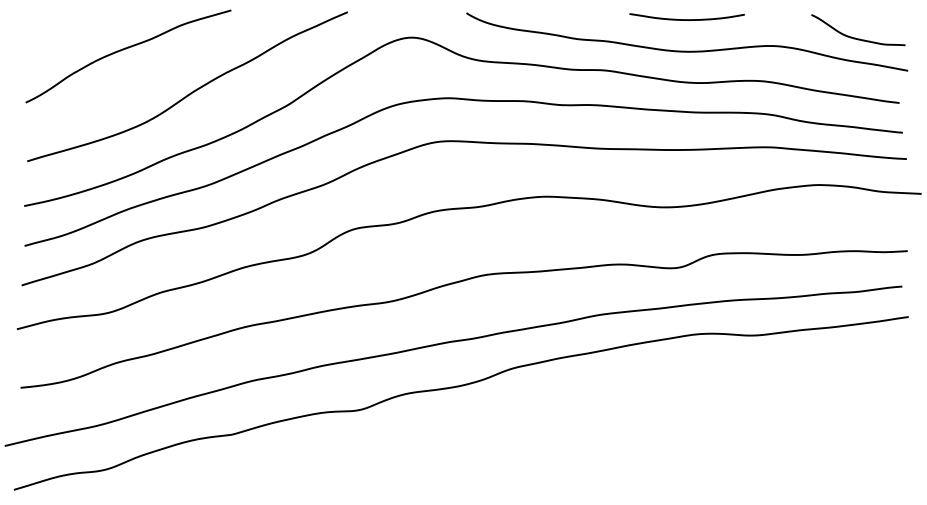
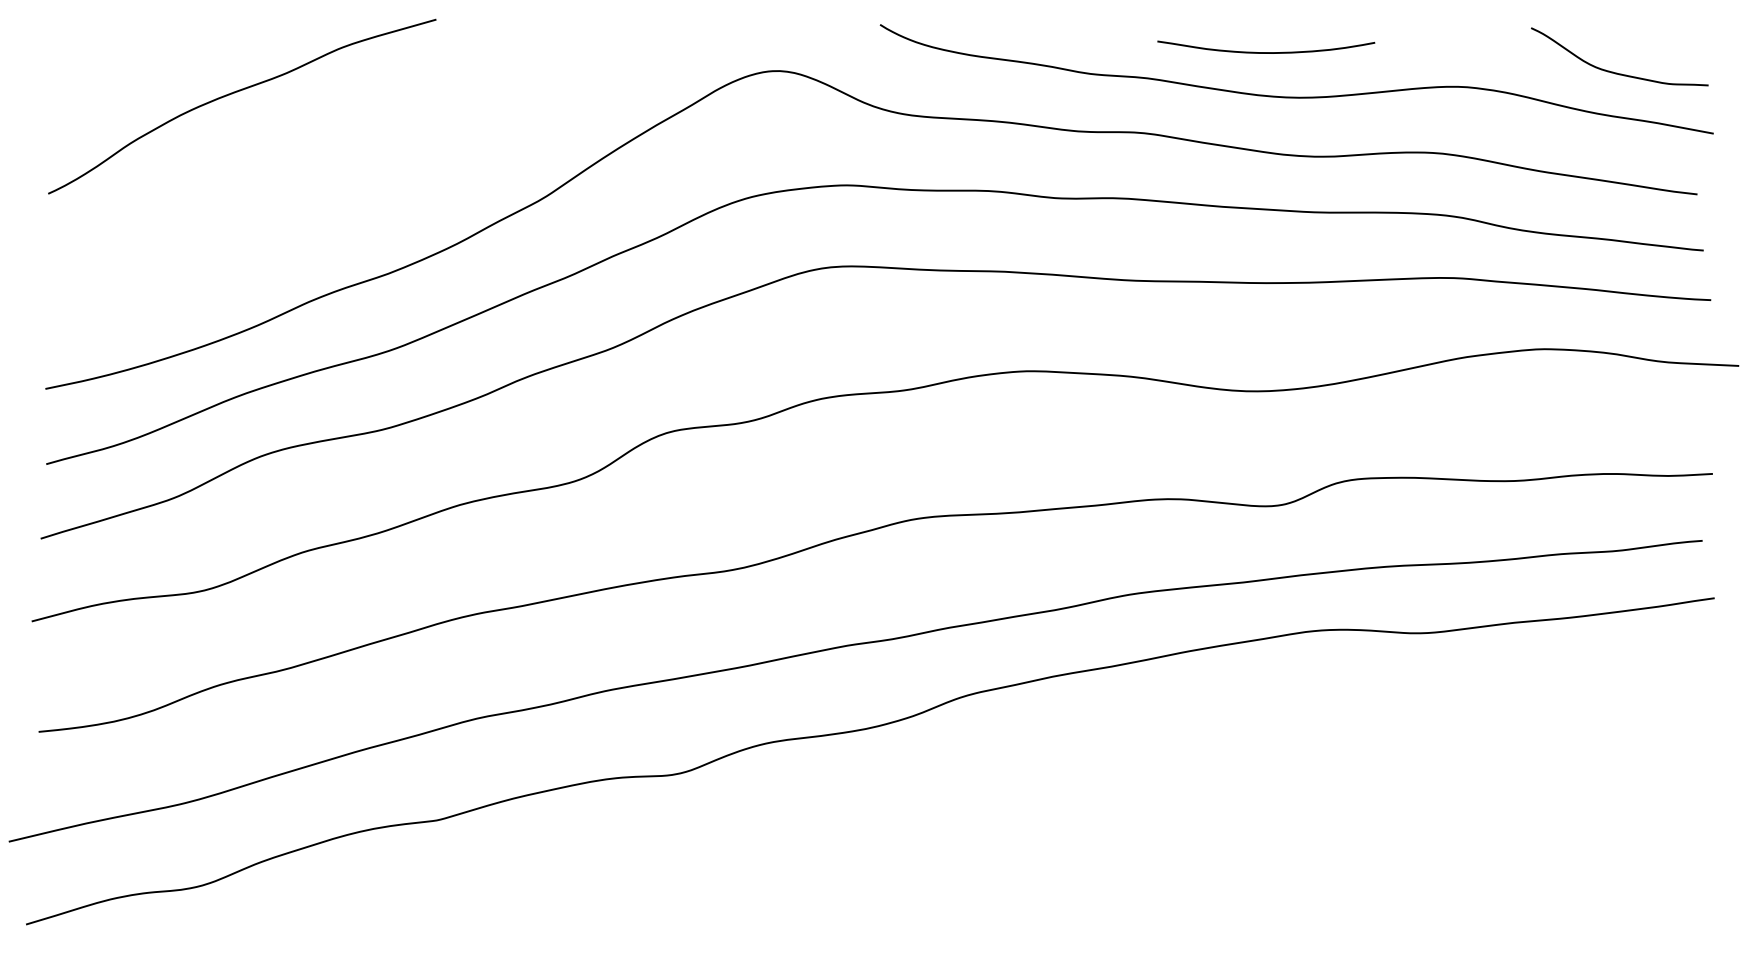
curve: (686, 19) -> (1265, 51), moved
curve: (190, 92) -> (359, 174), removed

